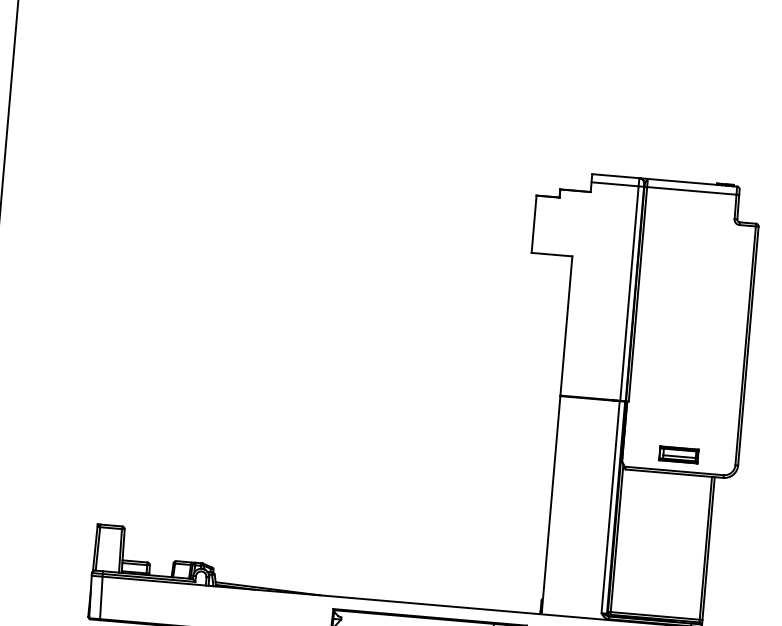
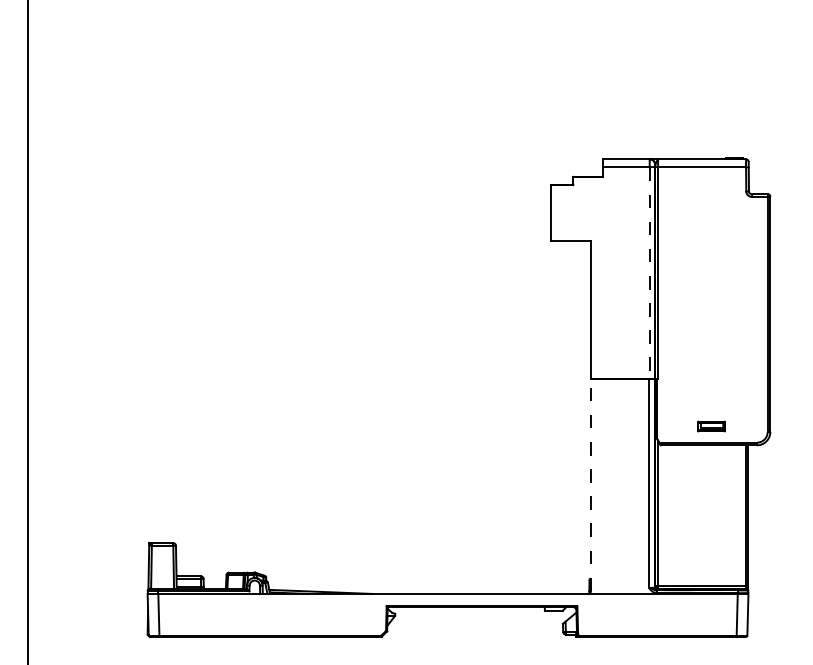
line: (629, 293) -> (649, 272), solid -> dashed
part: (678, 454) -> (711, 426), size x0.7
line: (550, 503) -> (590, 484), solid -> dashed

